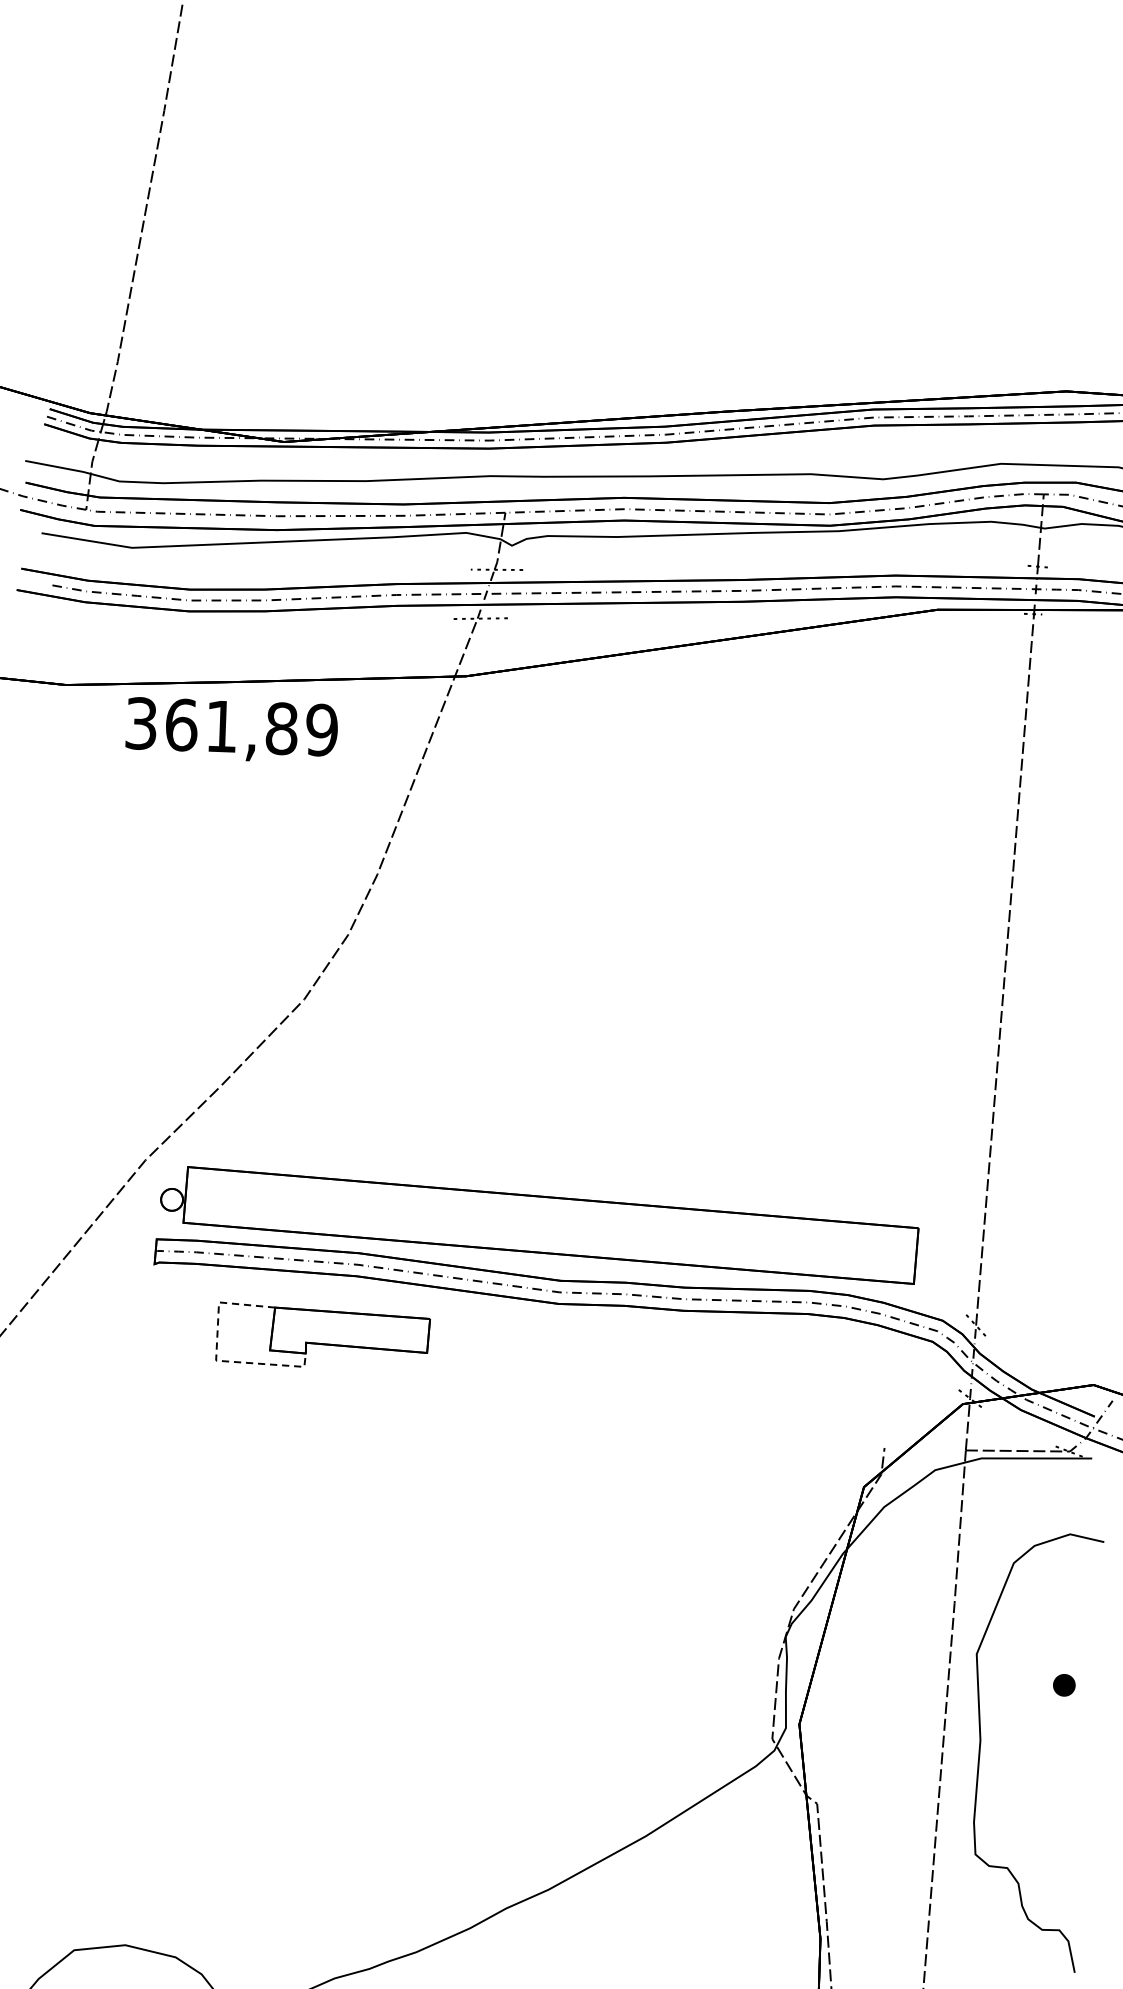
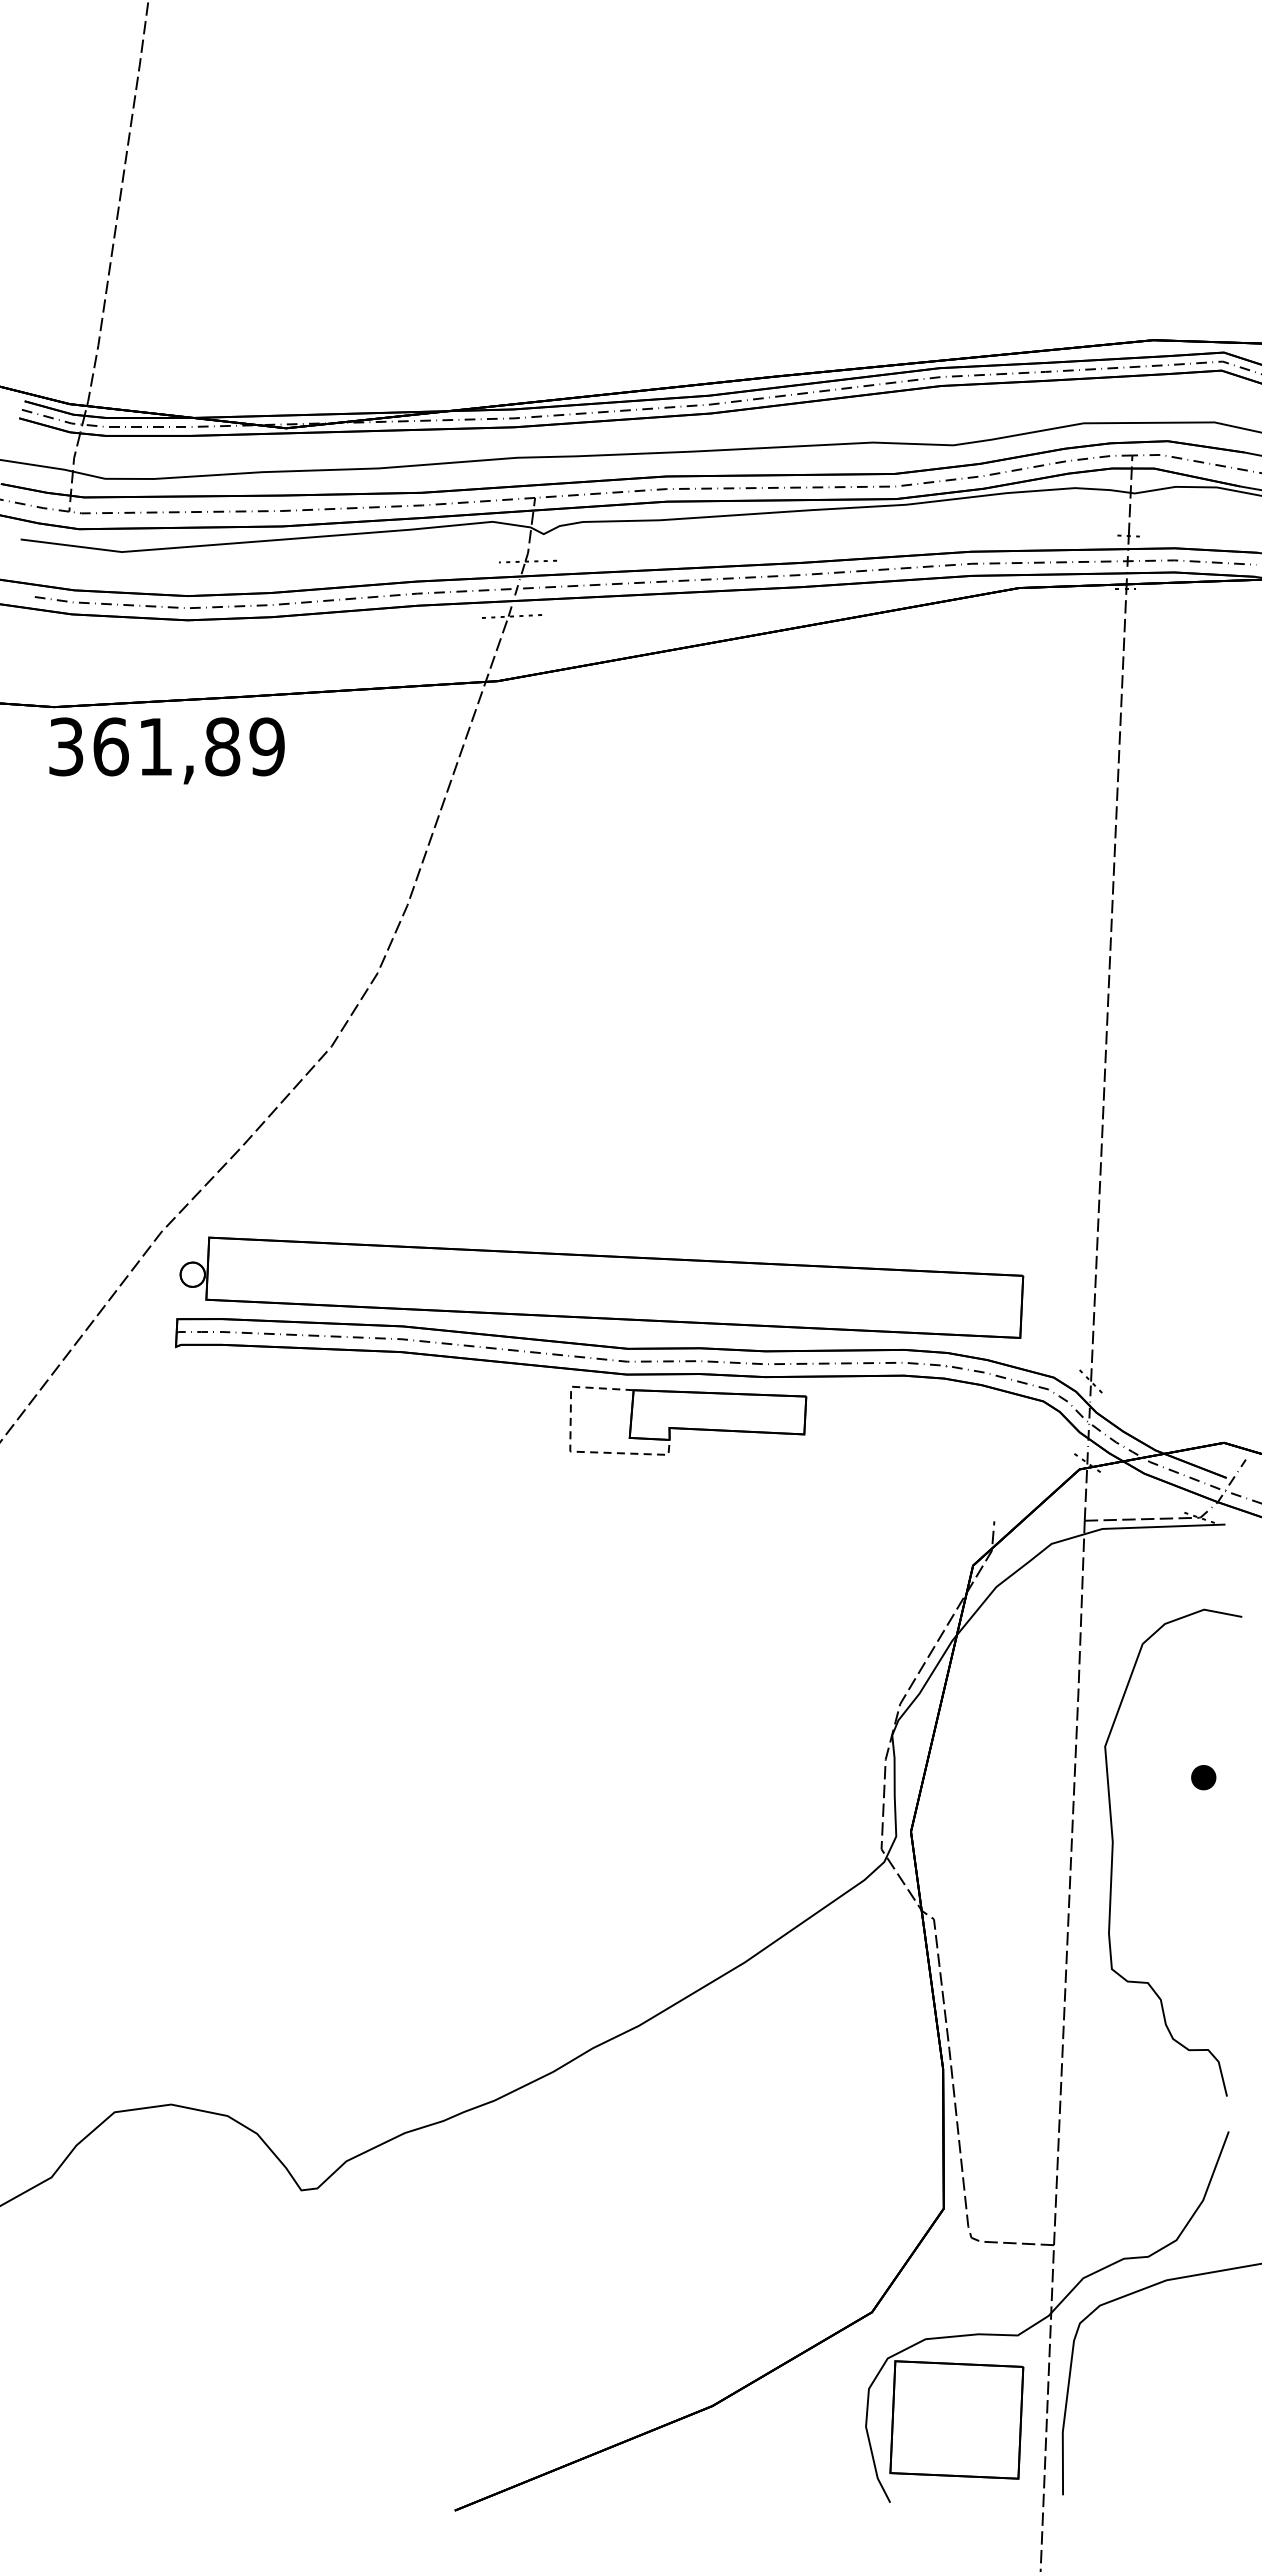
text: (231, 730) -> (166, 750), moved
part: (323, 1336) -> (688, 1420), moved

